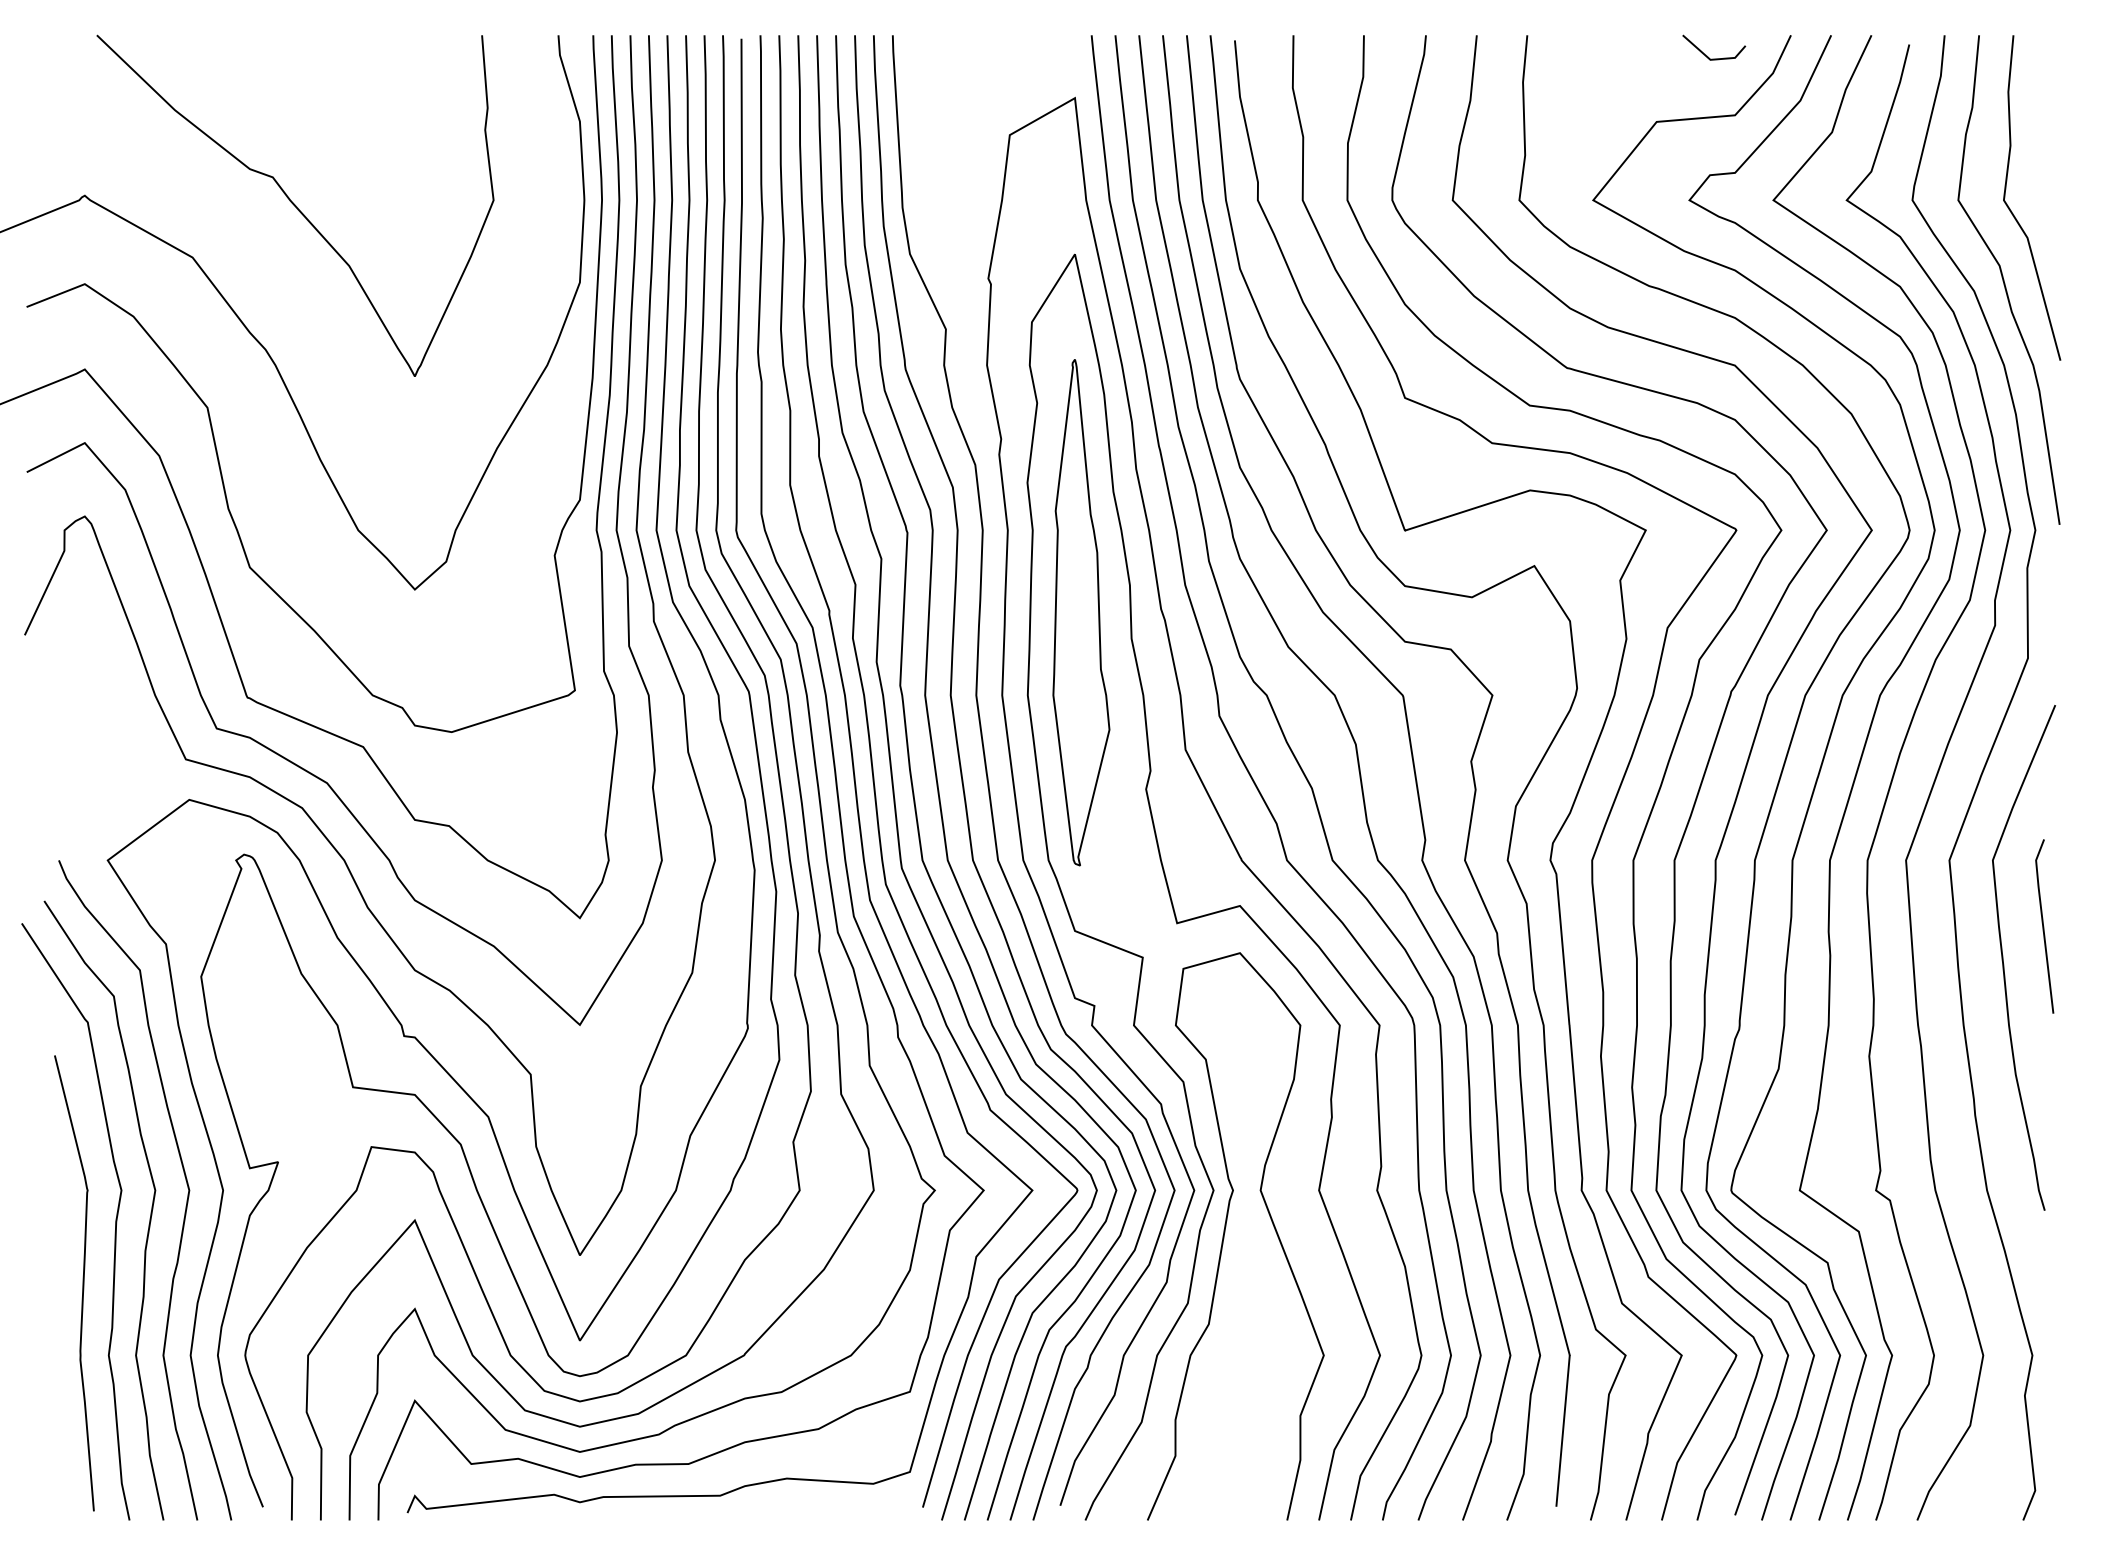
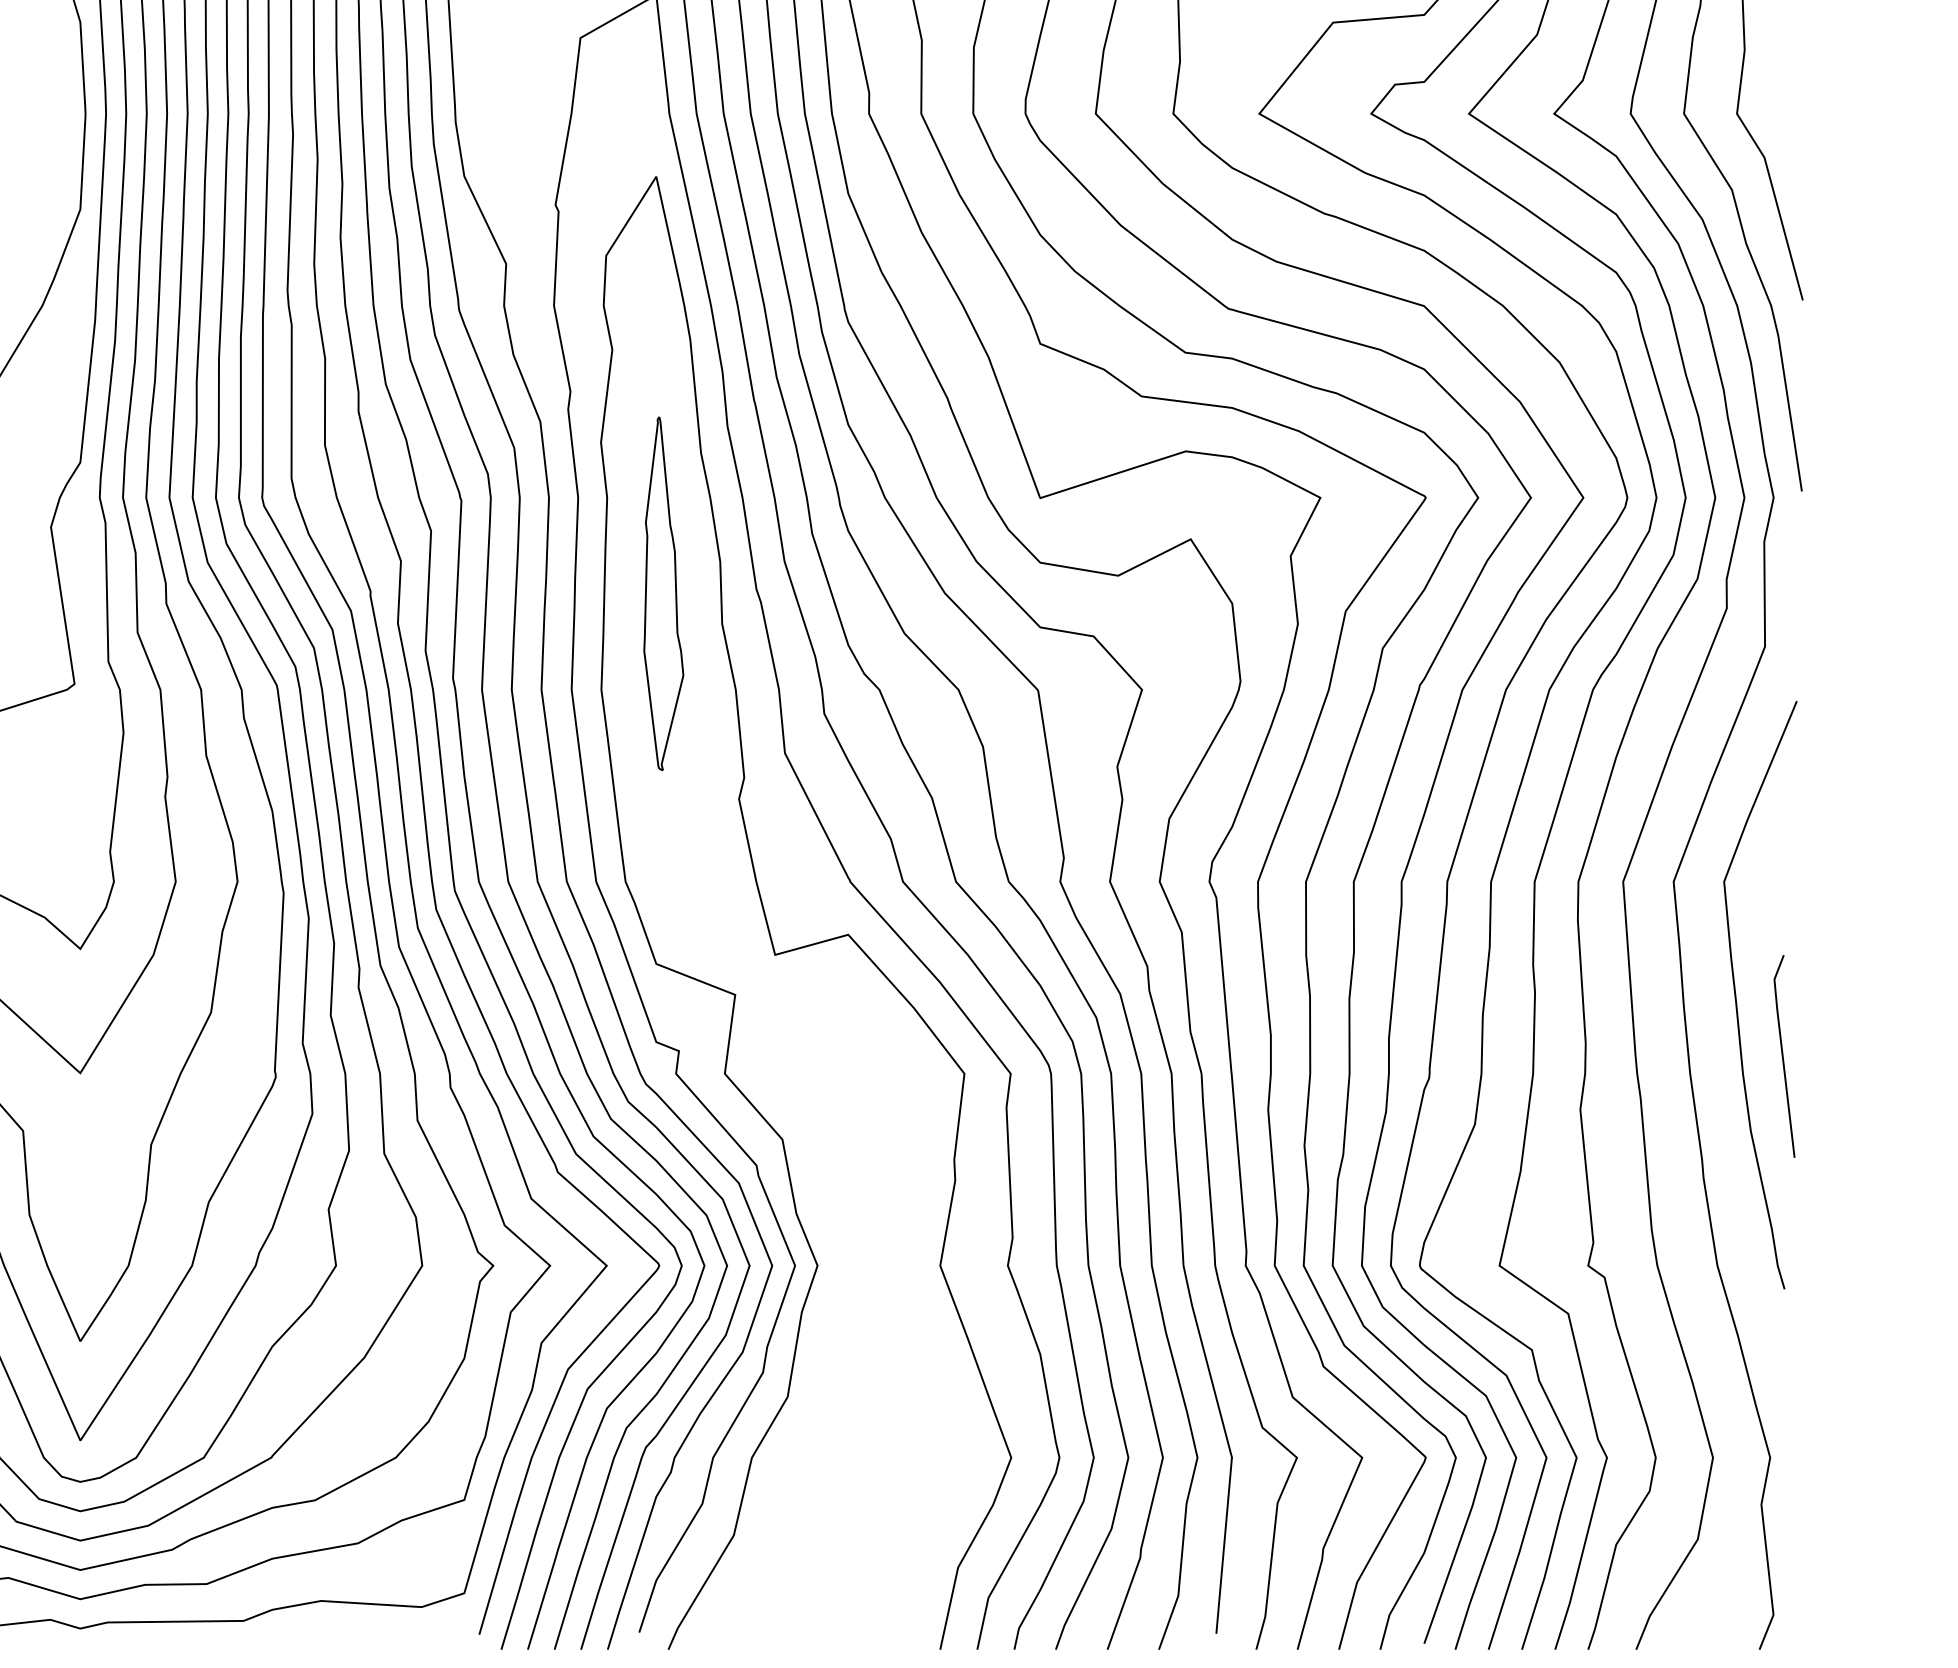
part: (1081, 612) -> (663, 593), size x0.6
line: (2044, 926) -> (1784, 1056), moved
curve: (1225, 1232) -> (831, 1314), removed

